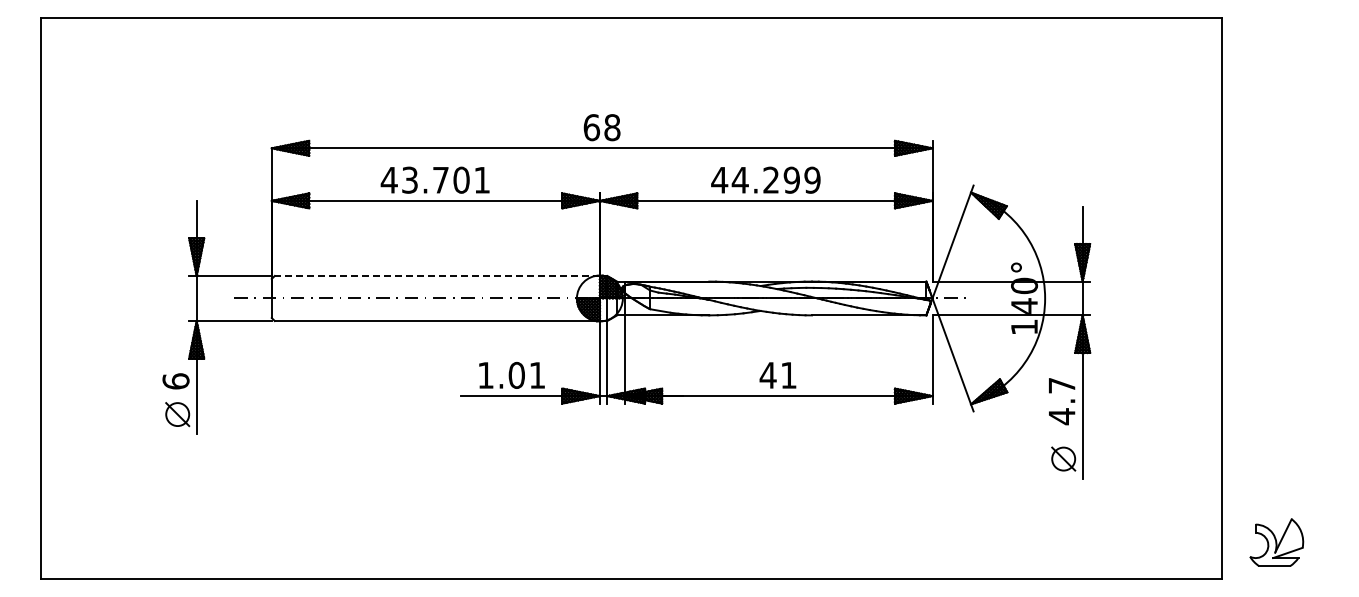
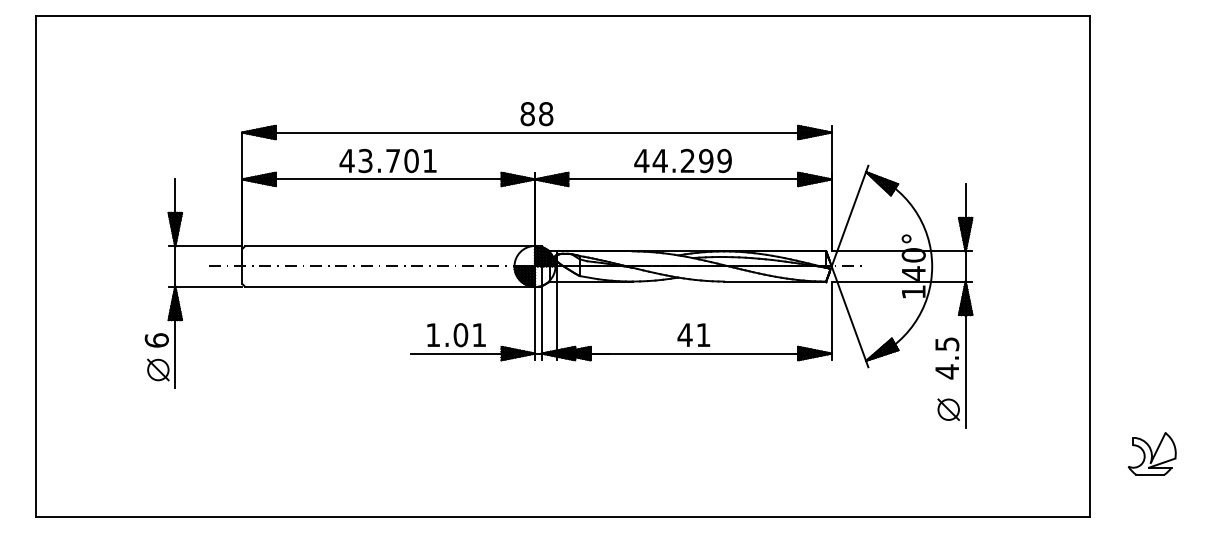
text: (591, 127) -> (527, 113), 68 -> 88
line: (437, 275) -> (390, 245), dashed -> solid
text: (1062, 385) -> (947, 344), 4.7 -> 4.5
part: (1276, 542) -> (1151, 453), moved

